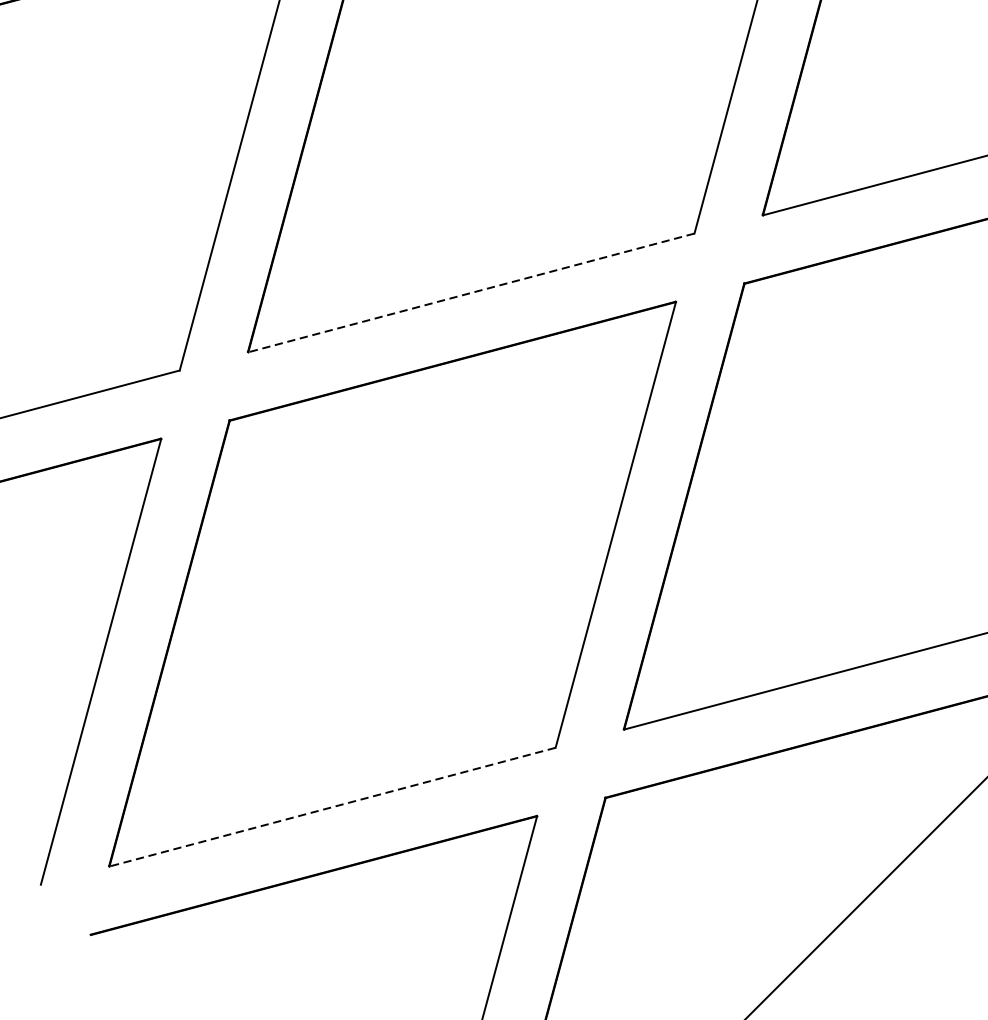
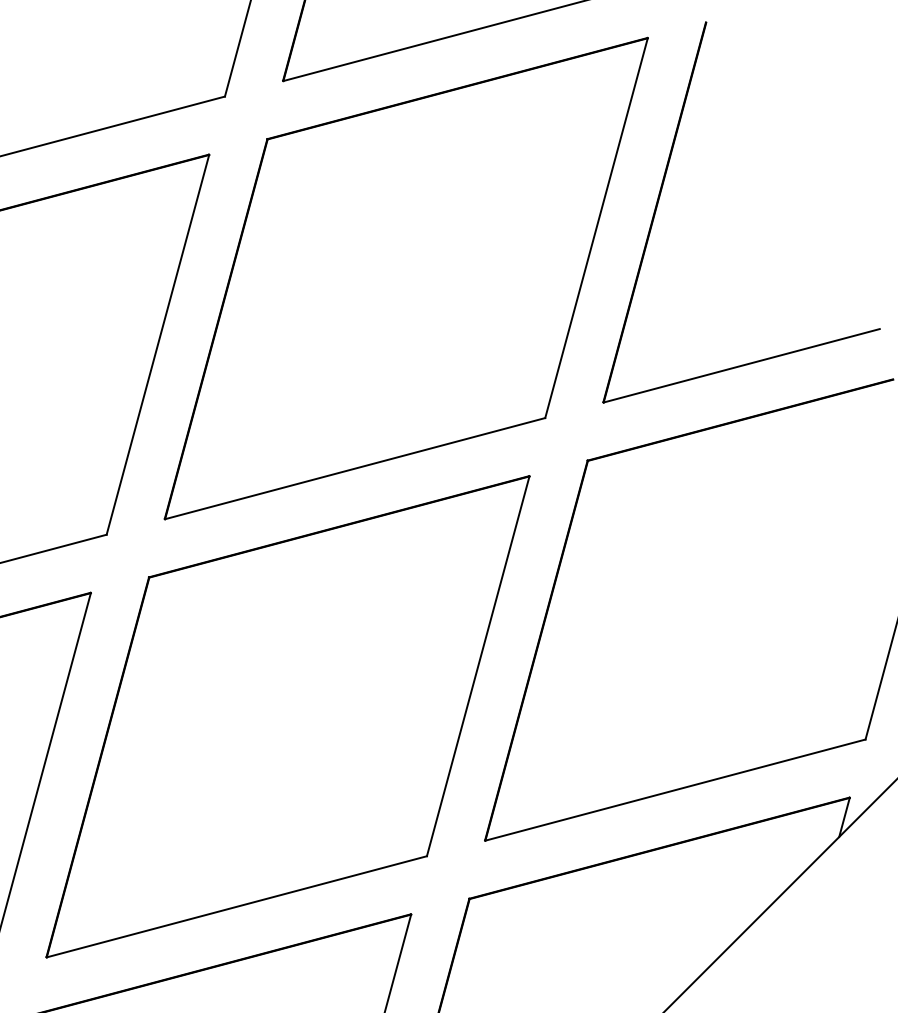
line: (471, 292) -> (355, 468), dashed -> solid
line: (332, 806) -> (236, 906), dashed -> solid

